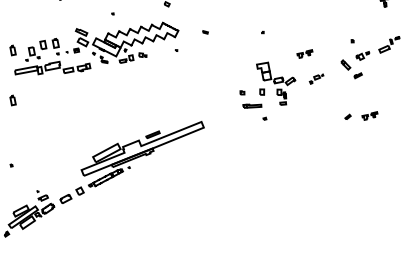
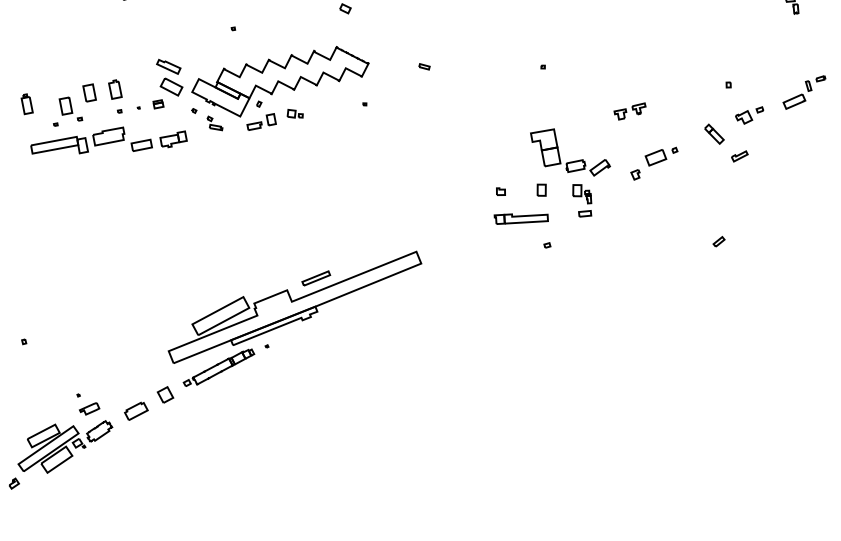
part: (316, 78) -> (653, 162), size x1.67
part: (12, 100) -> (25, 207), removed
part: (252, 106) -> (521, 219), size x1.43
part: (369, 115) -> (763, 238), removed

